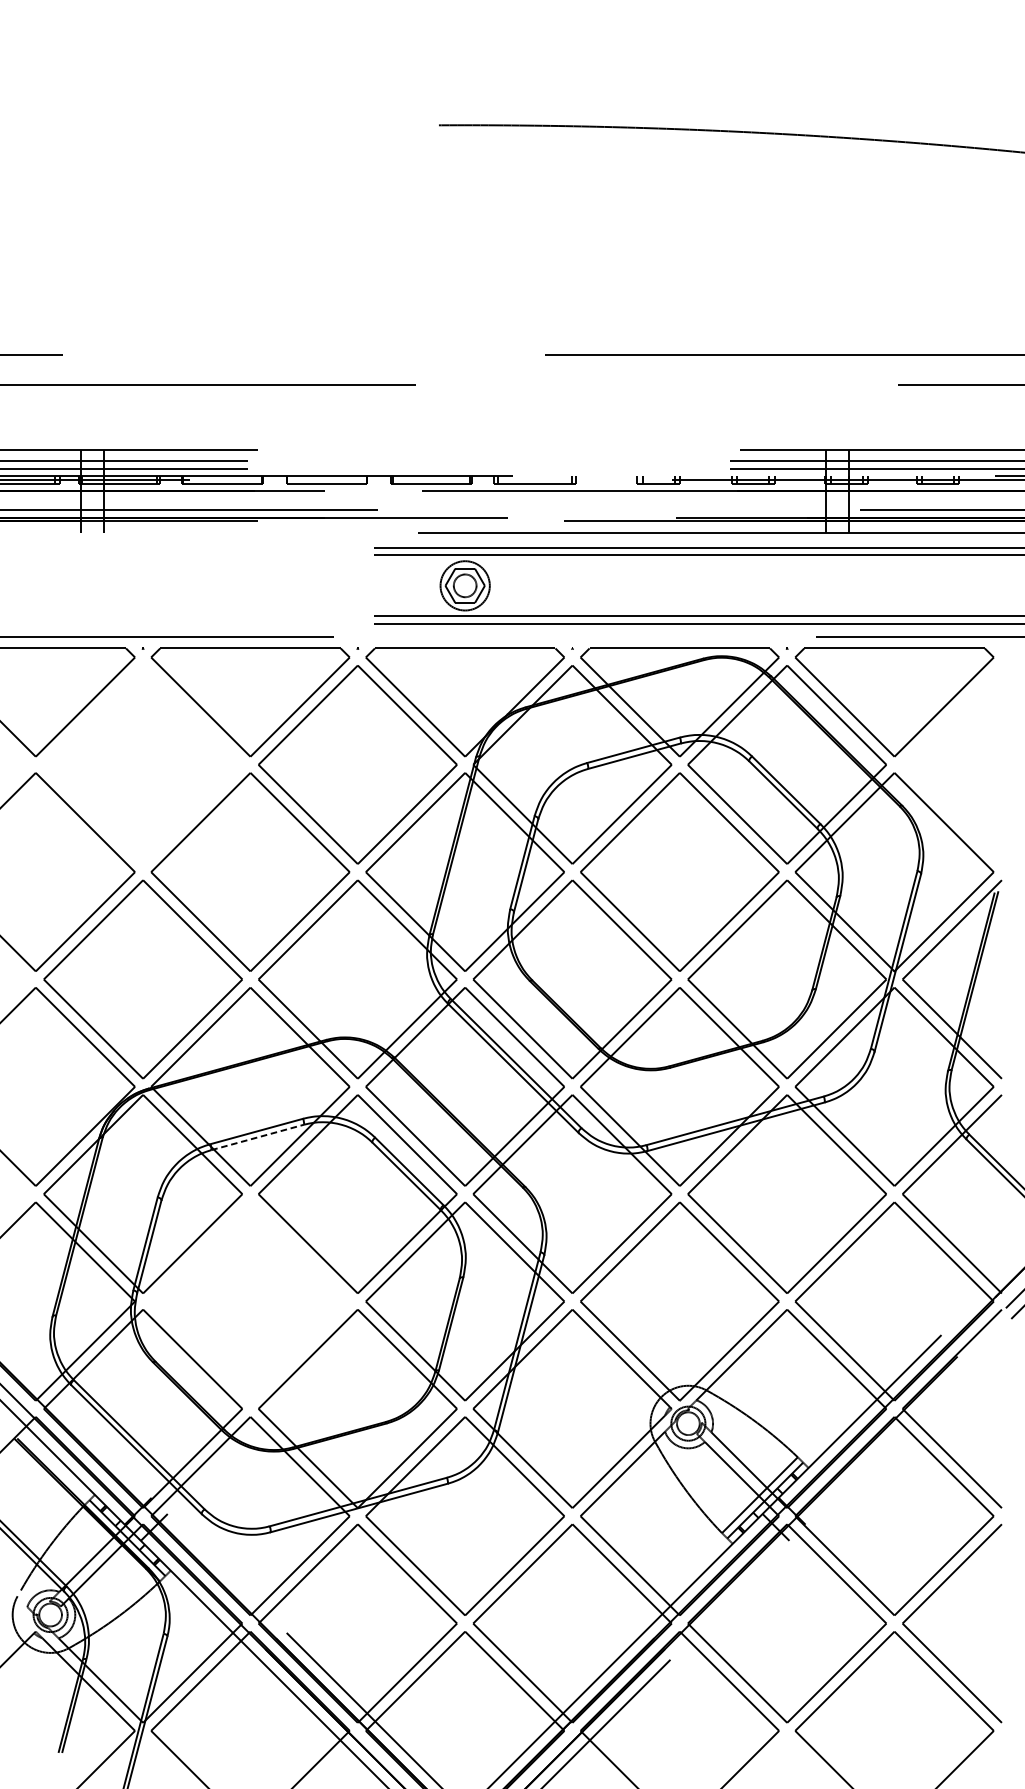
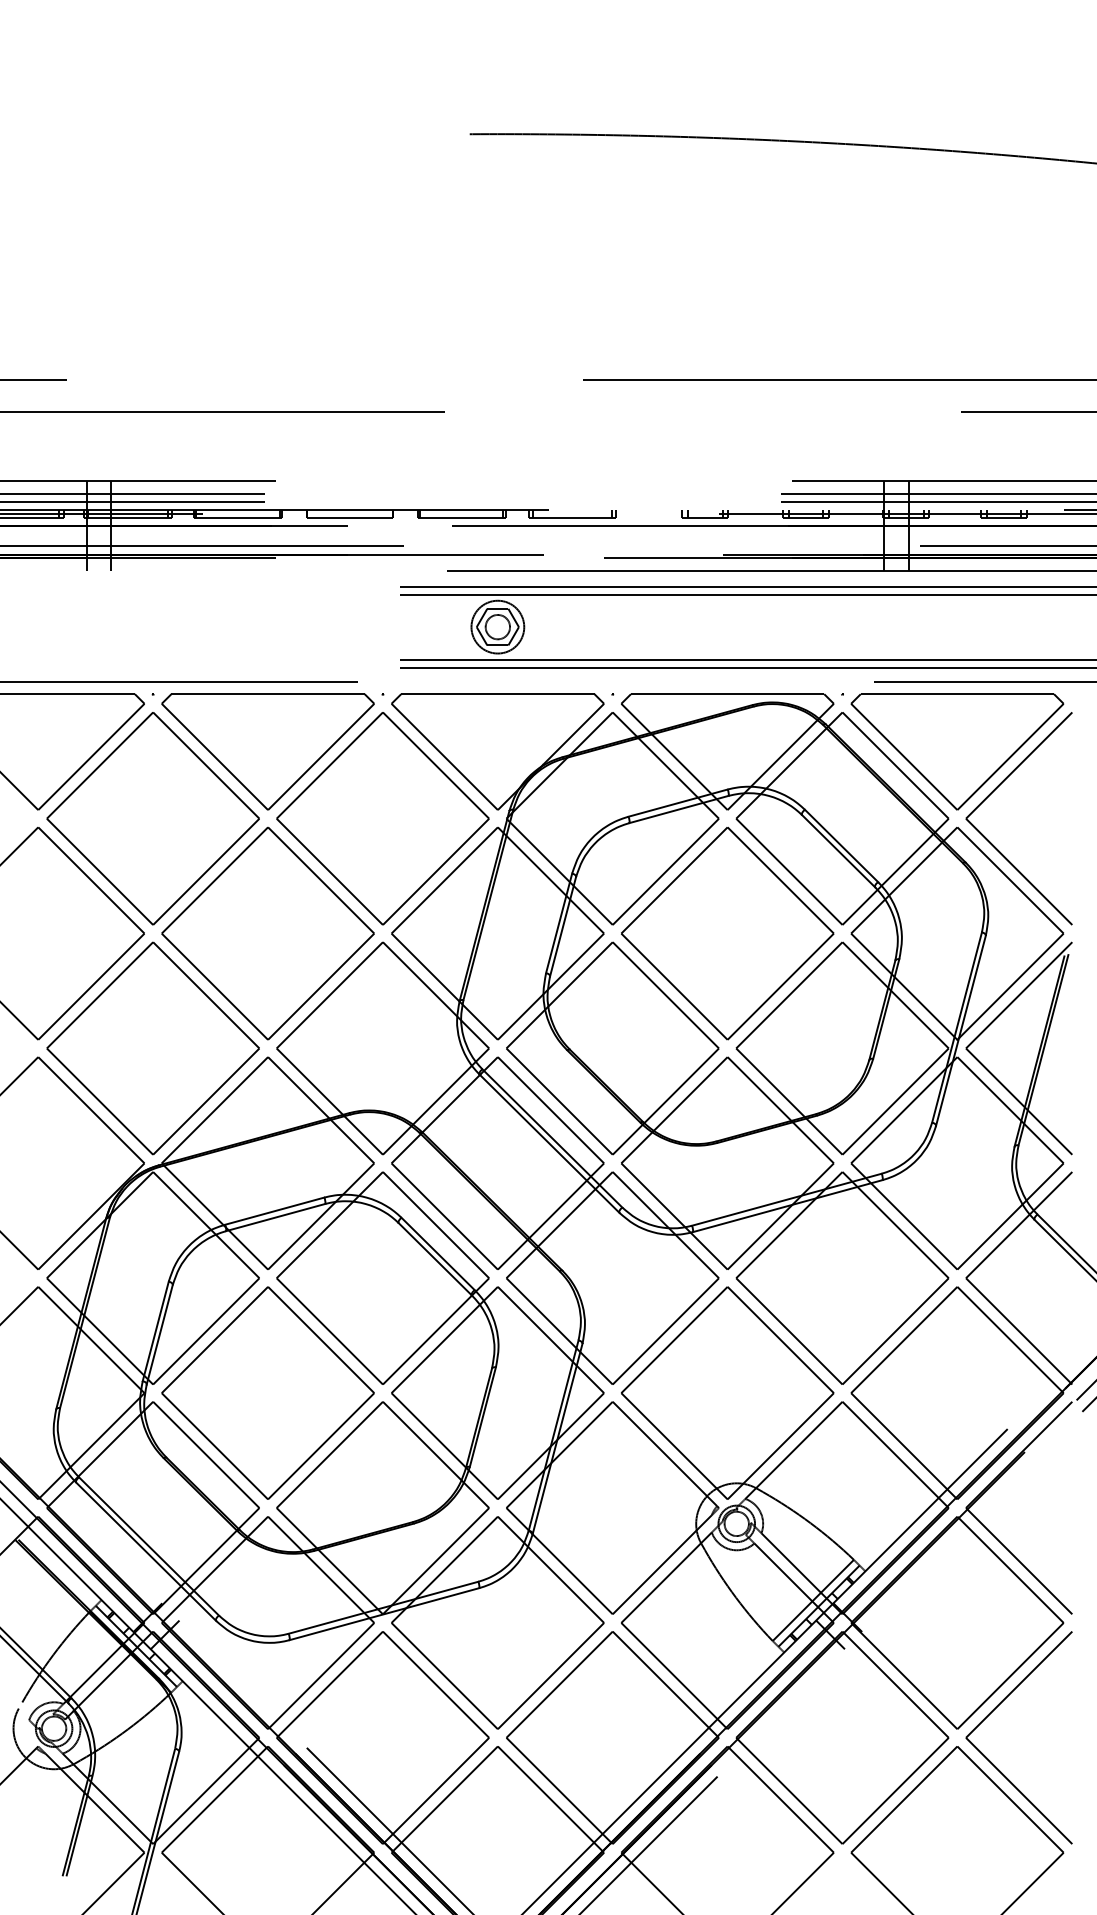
part: (928, 740) -> (993, 792), added
part: (142, 764) -> (152, 818), added
line: (258, 1137) -> (276, 1217), dashed -> solid
part: (249, 1300) -> (267, 1392), added

